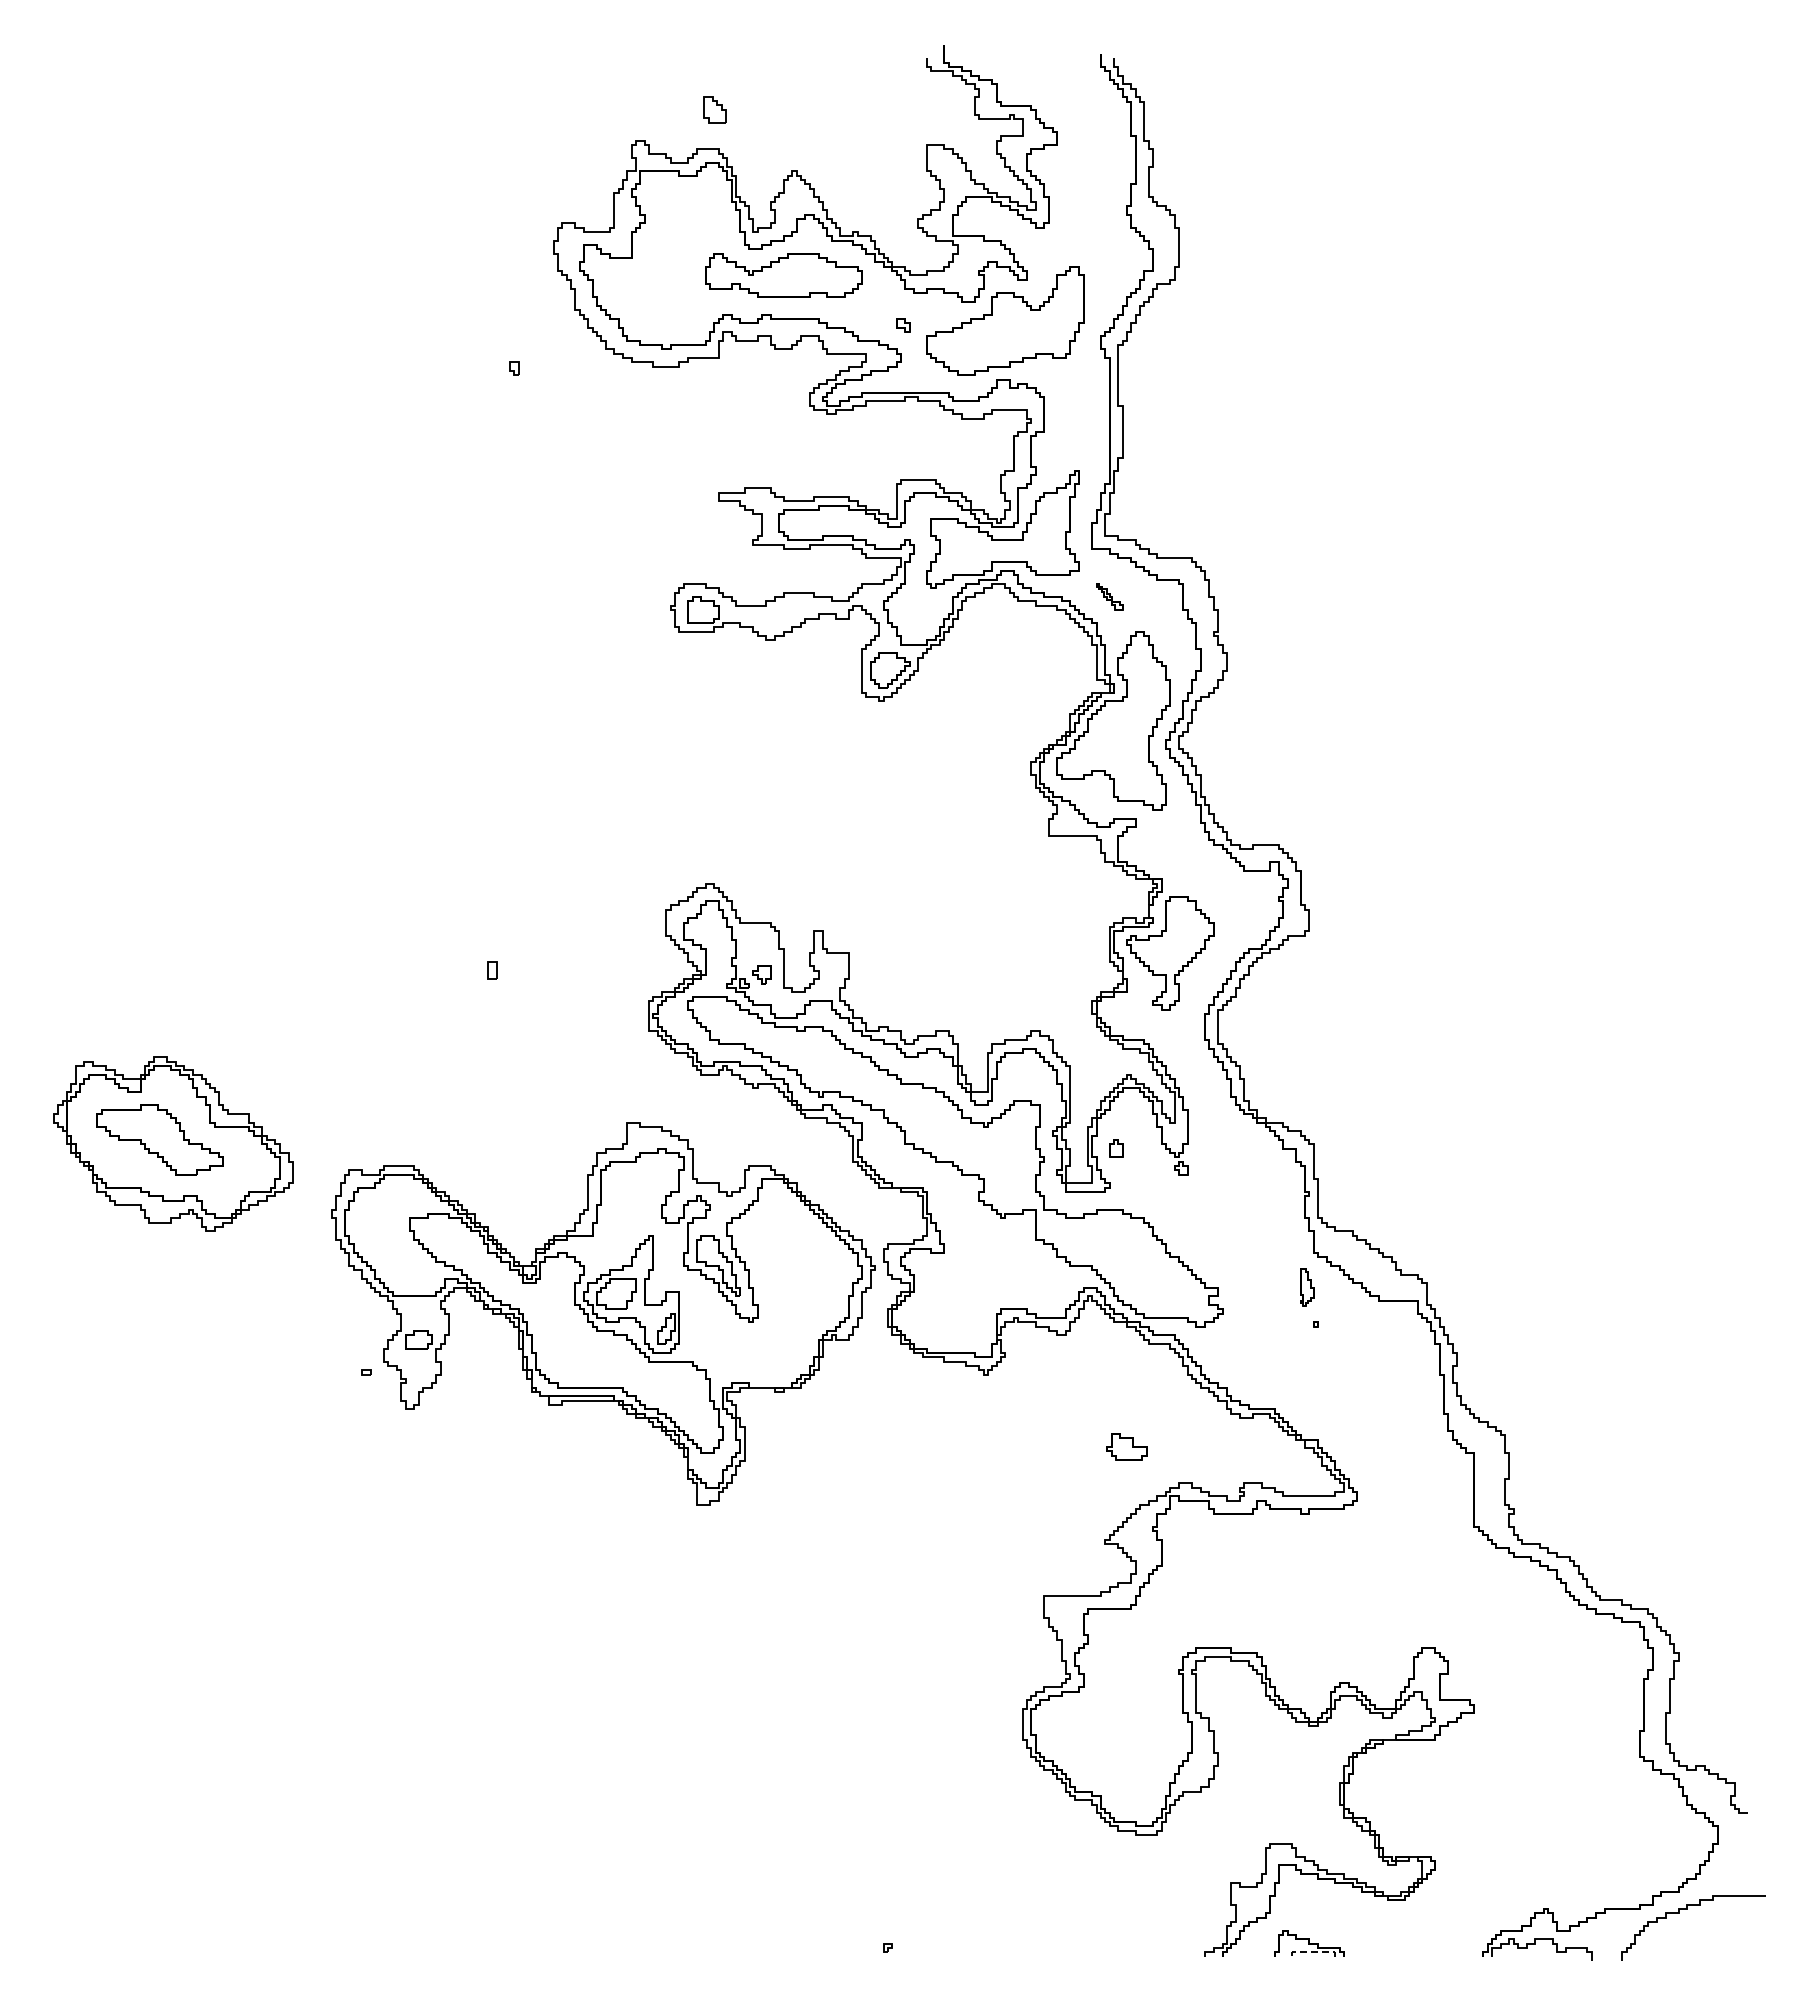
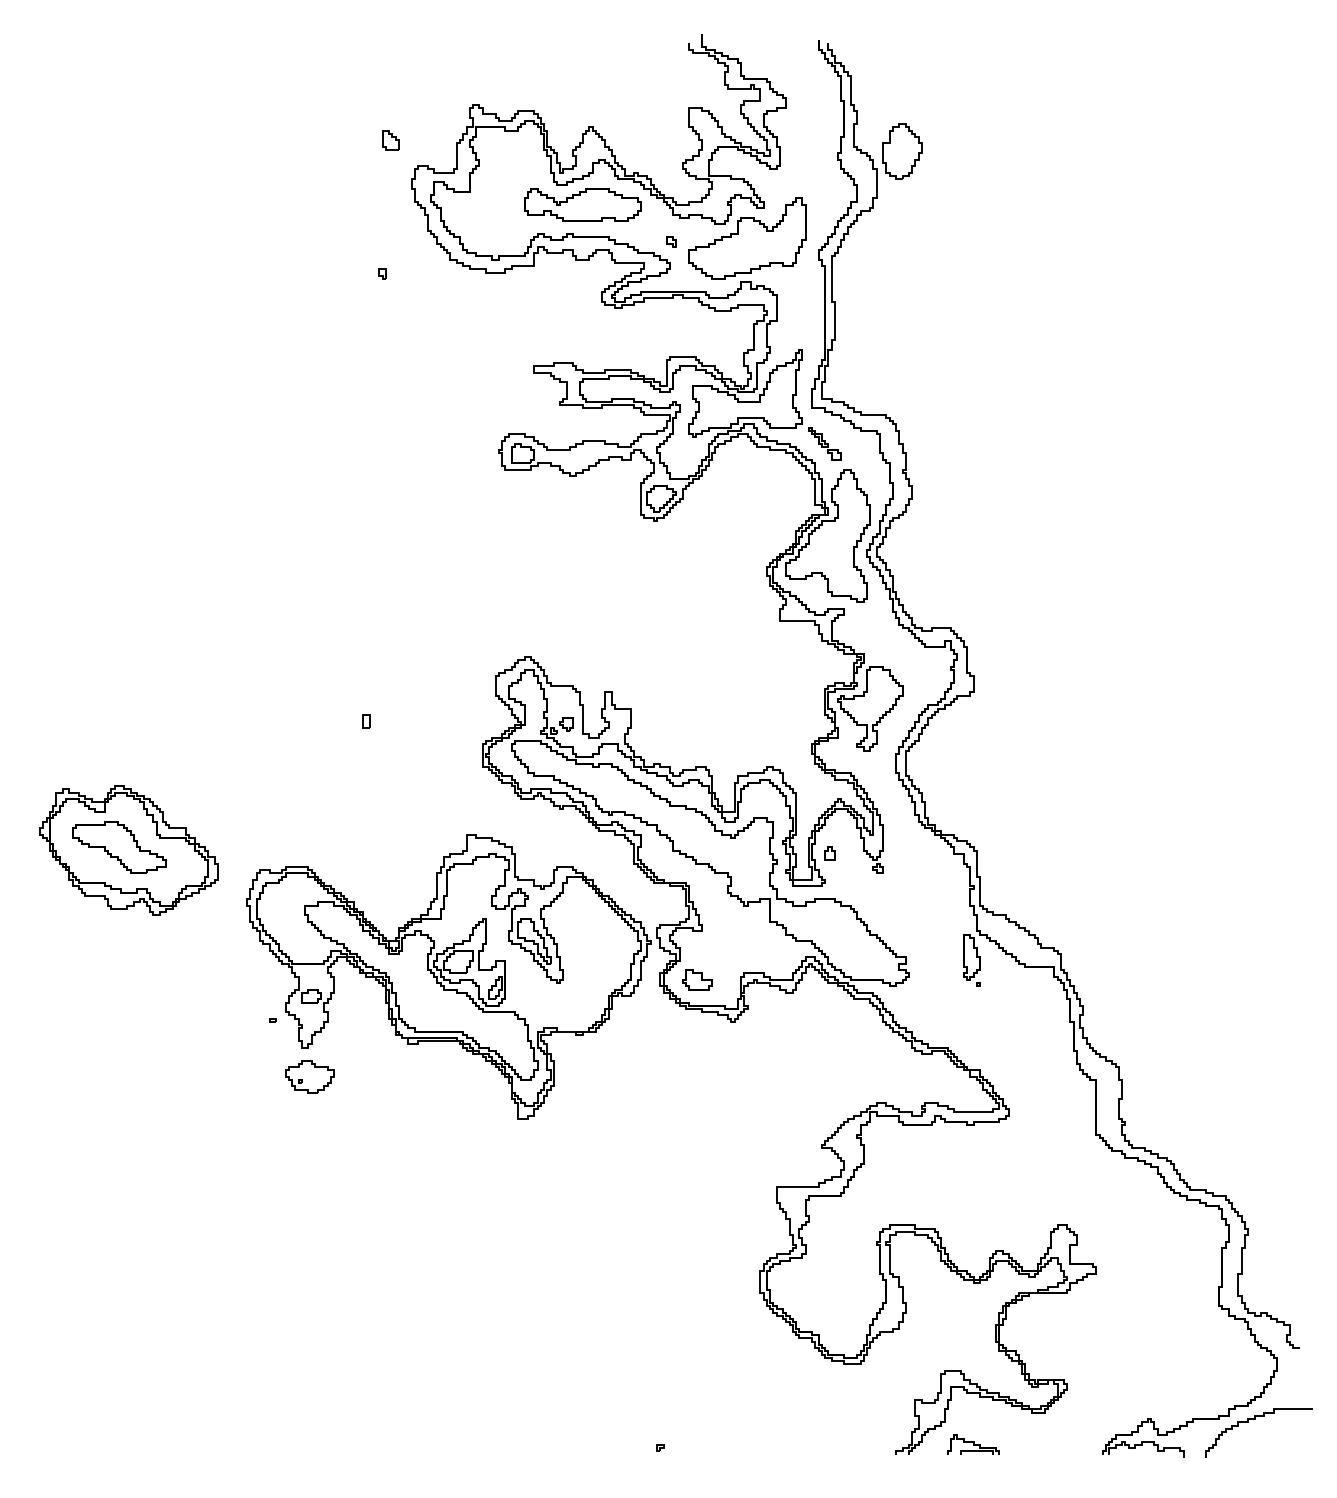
part: (714, 109) -> (390, 140), moved
part: (1213, 203) -> (902, 151), added
part: (1109, 596) -> (824, 443), size x1.67
part: (1306, 1287) -> (971, 957), size x1.67
part: (1126, 1446) -> (697, 979), moved
part: (416, 1448) -> (309, 1076), added
line: (1313, 1952) -> (976, 1451), dashed -> solid

